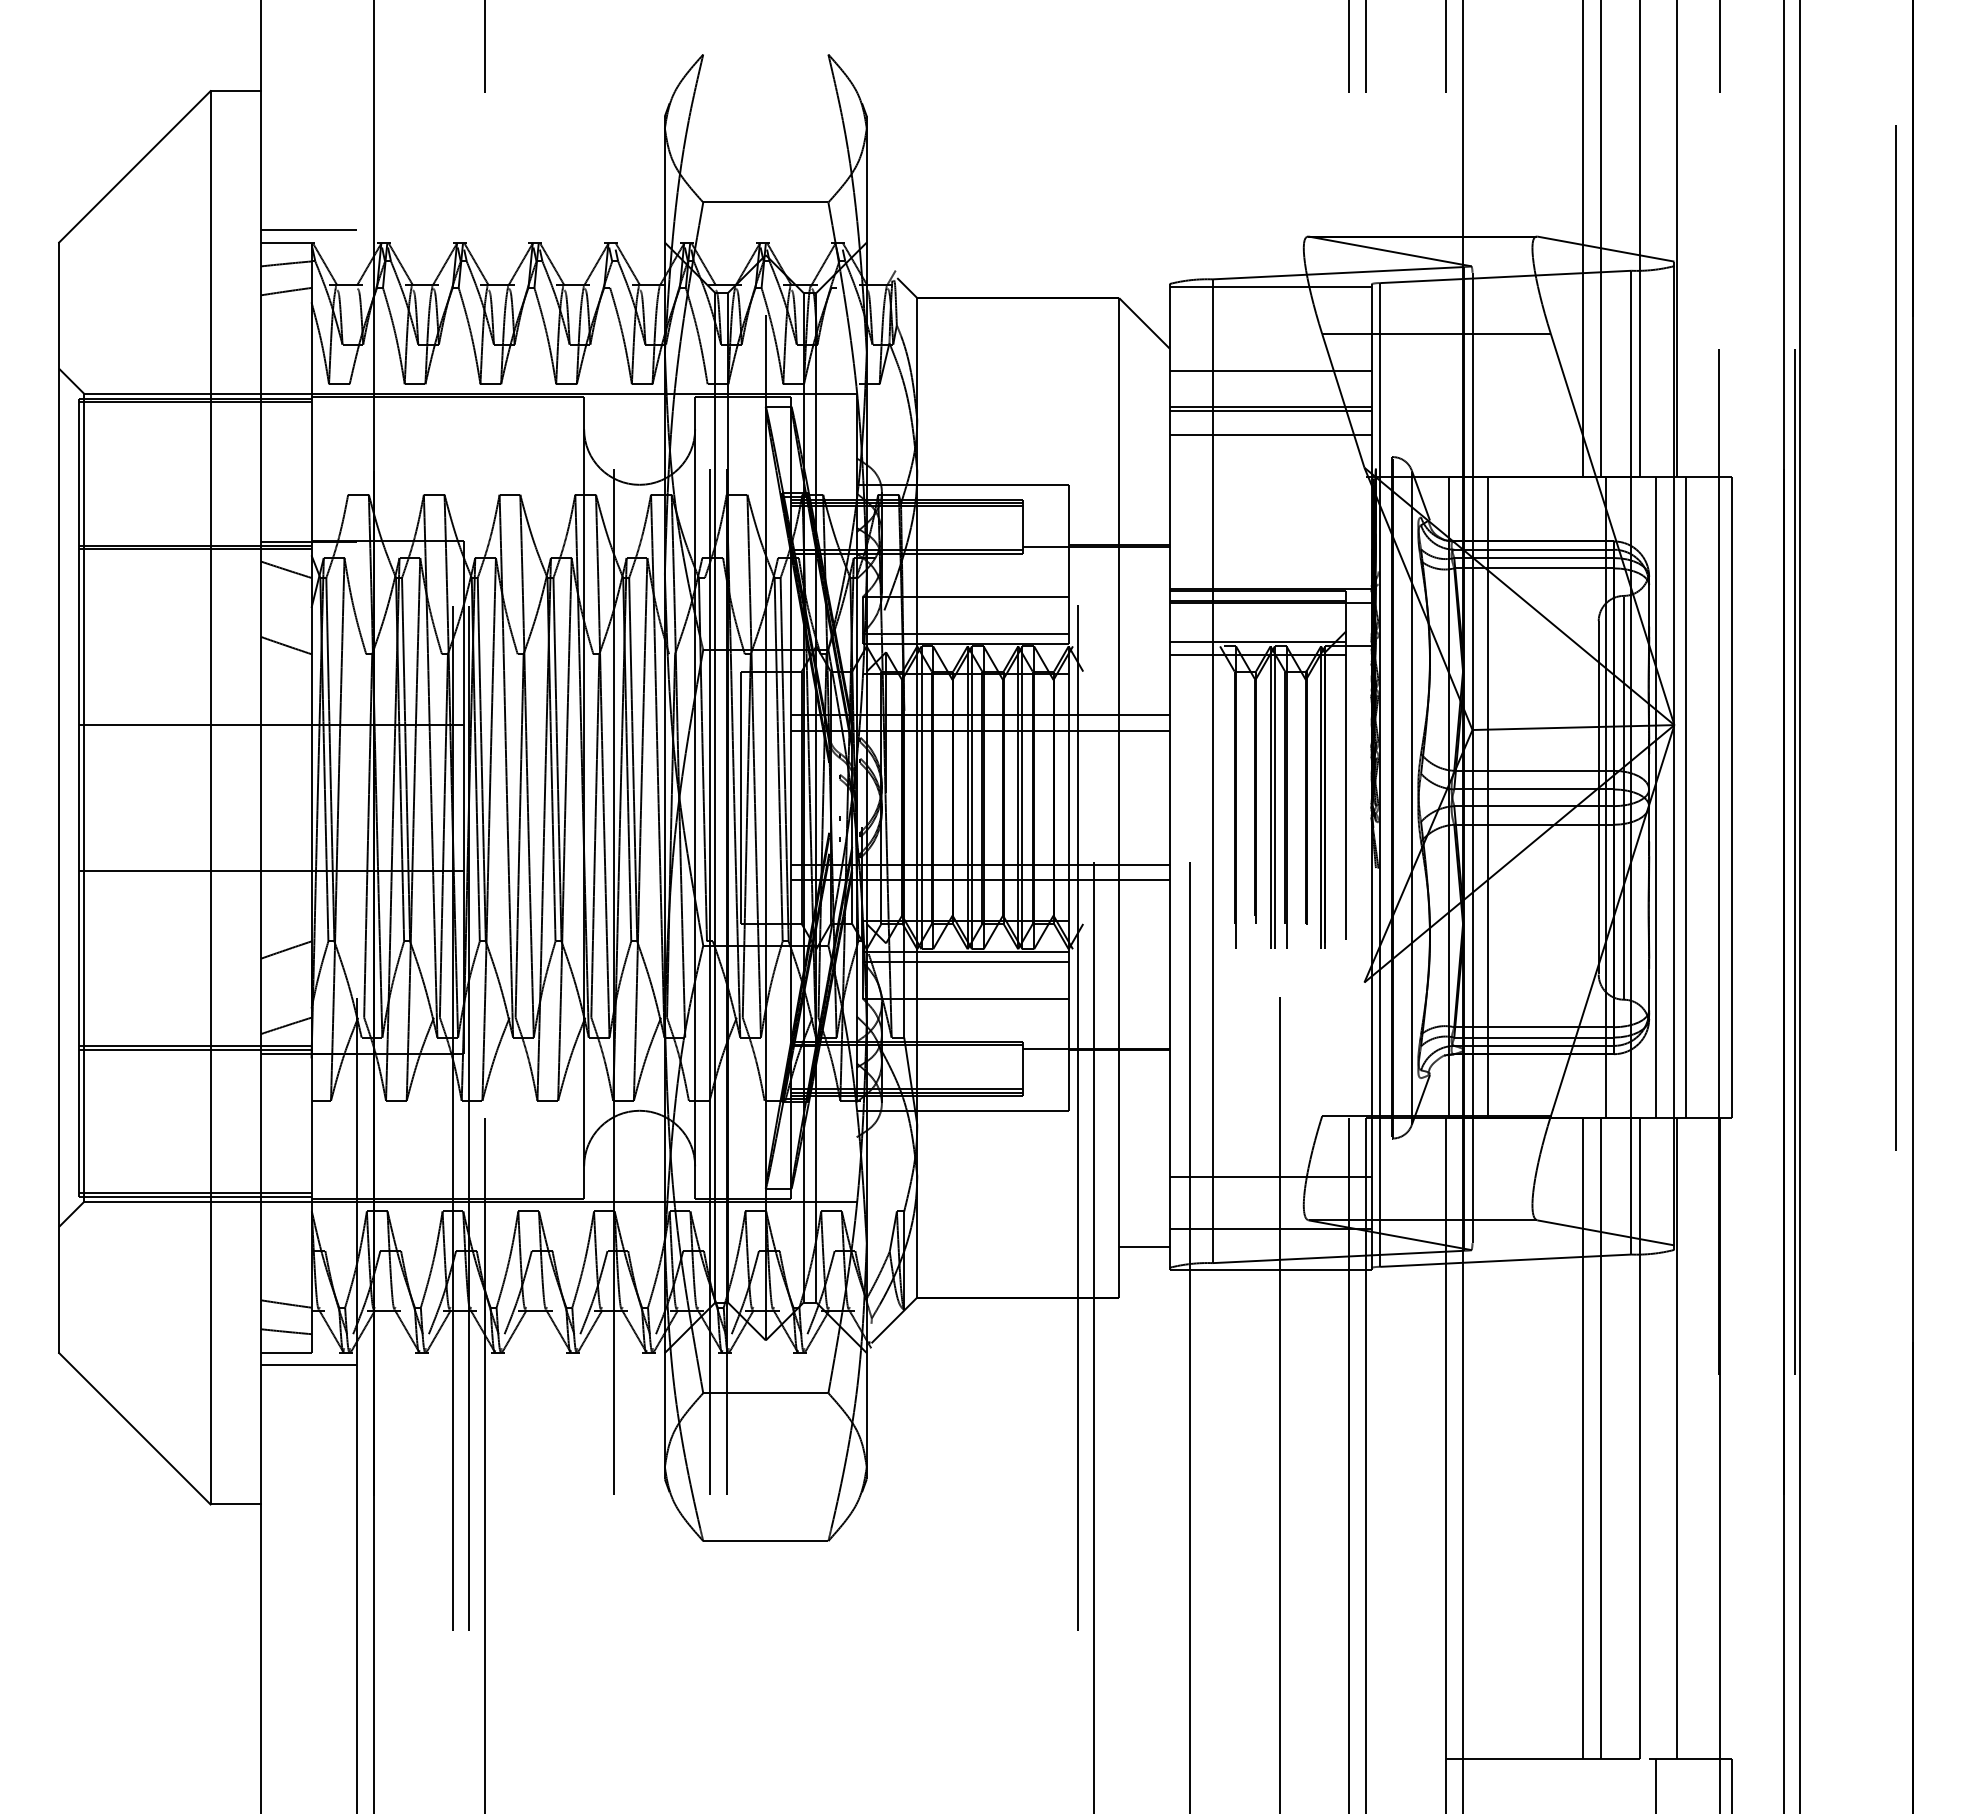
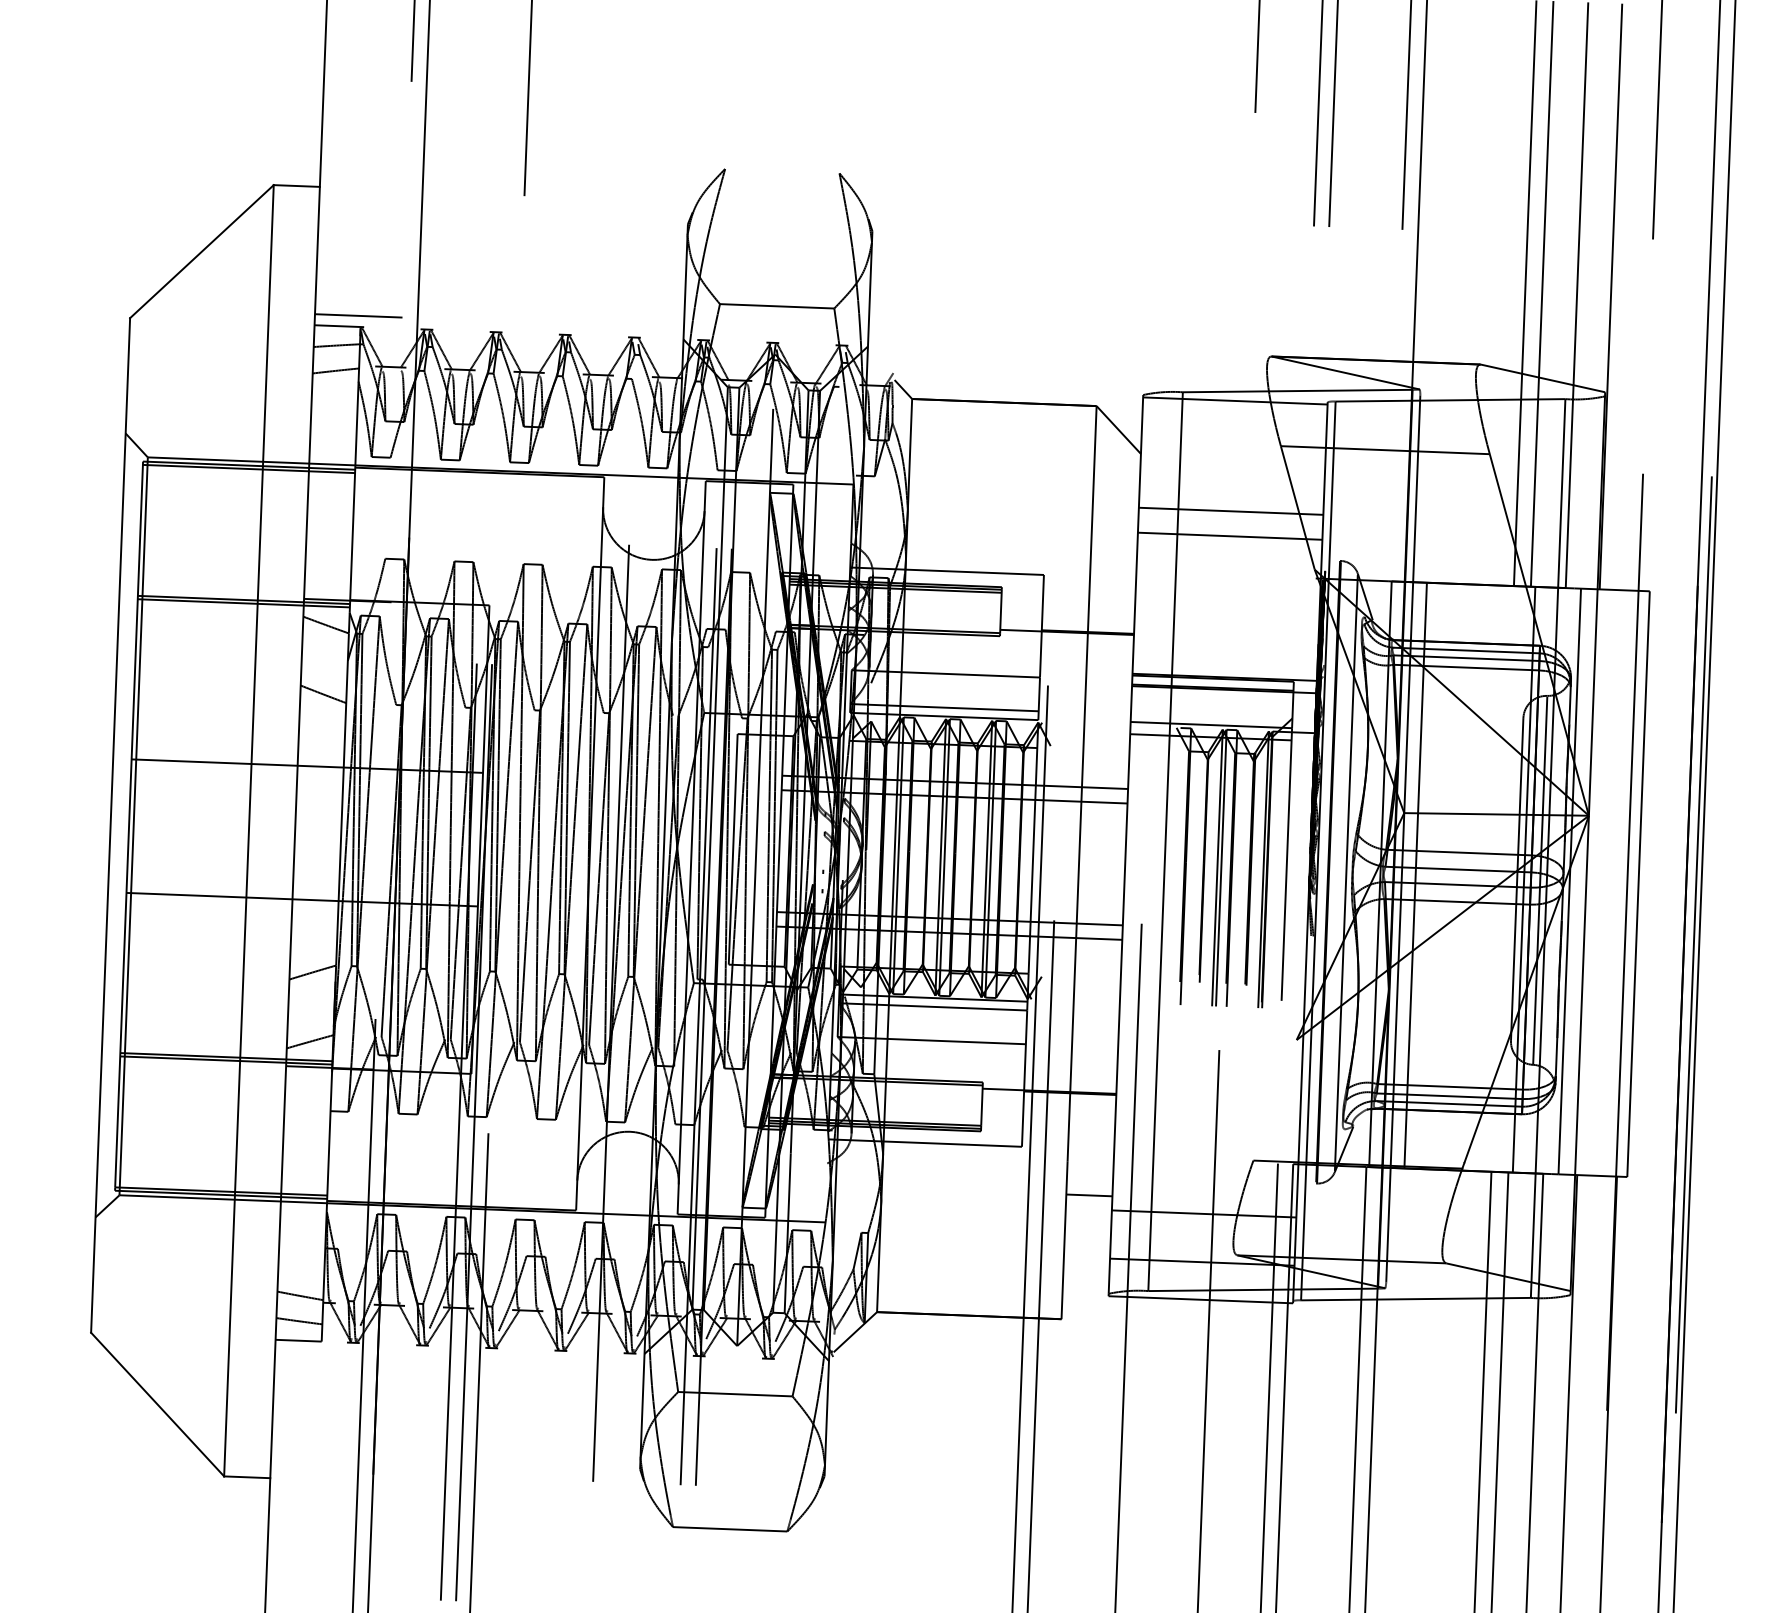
line: (1270, 371) -> (1232, 478), removed
line: (1270, 411) -> (1230, 515), removed
line: (1686, 797) -> (1597, 882), removed
line: (1144, 1247) -> (1089, 1195), moved
line: (308, 1365) -> (318, 1352), removed

